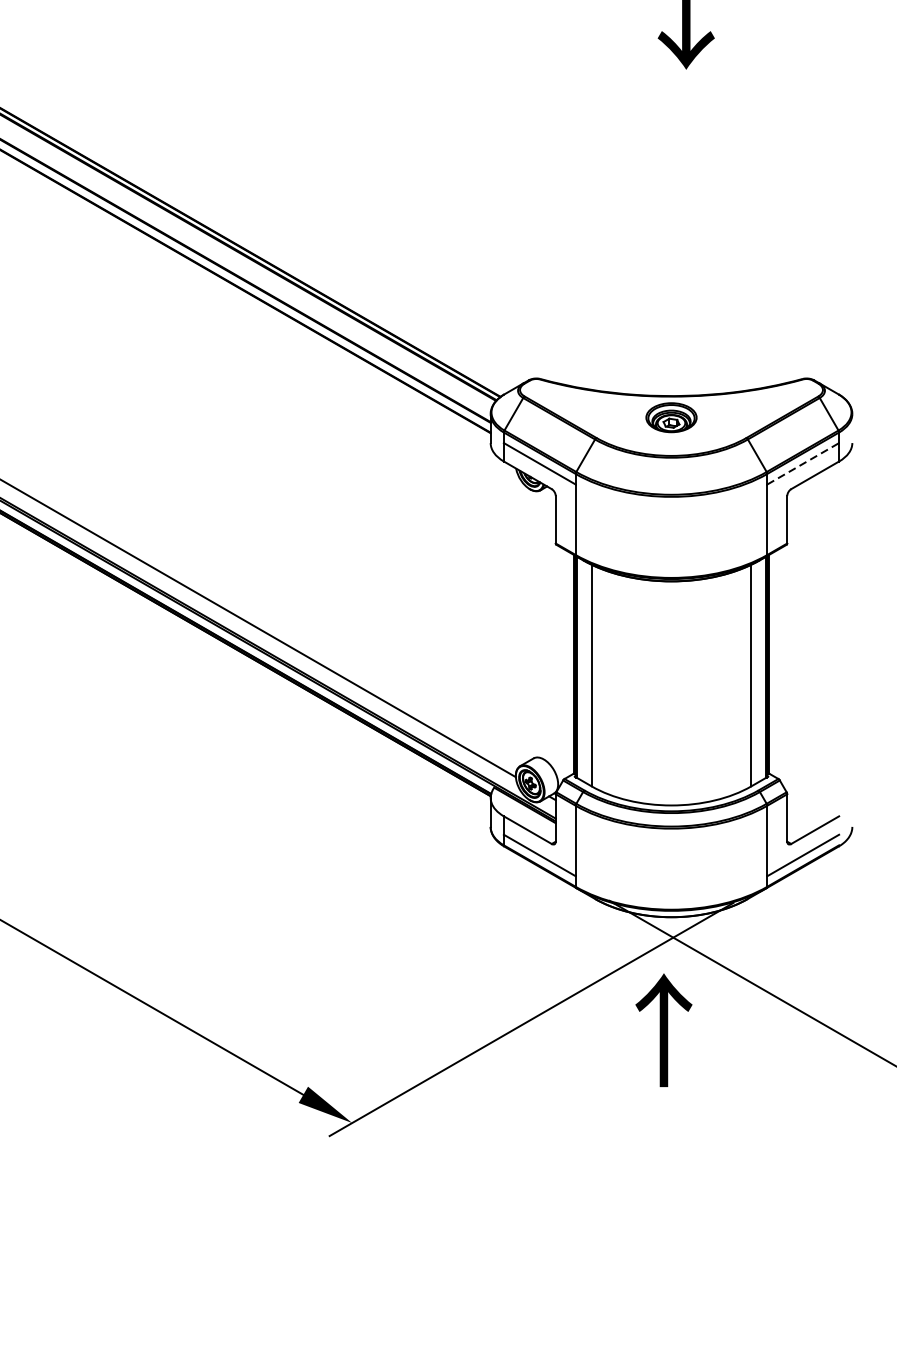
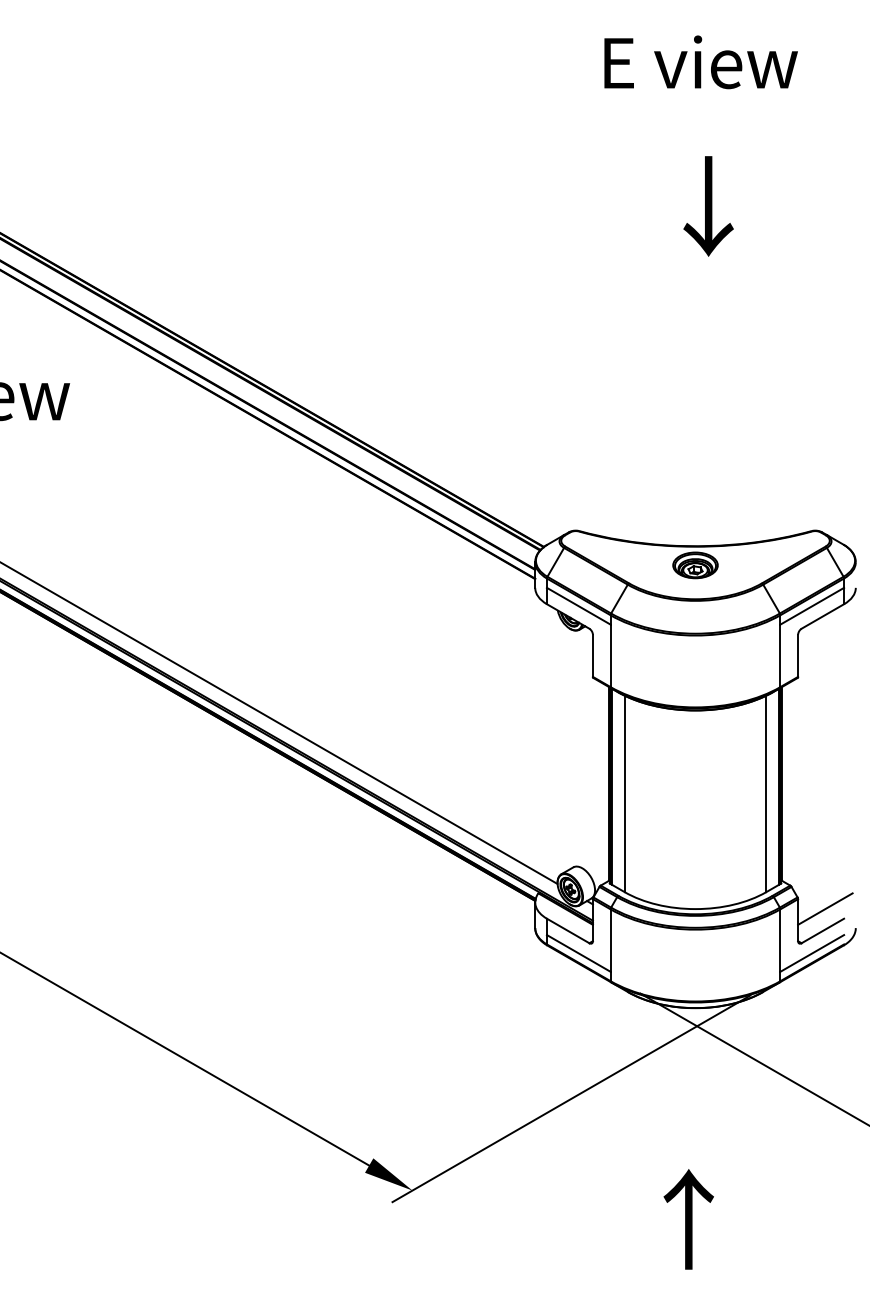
line: (803, 464) -> (812, 606), dashed -> solid
line: (818, 804) -> (825, 908), added
text: (663, 1030) -> (688, 1219), moved

